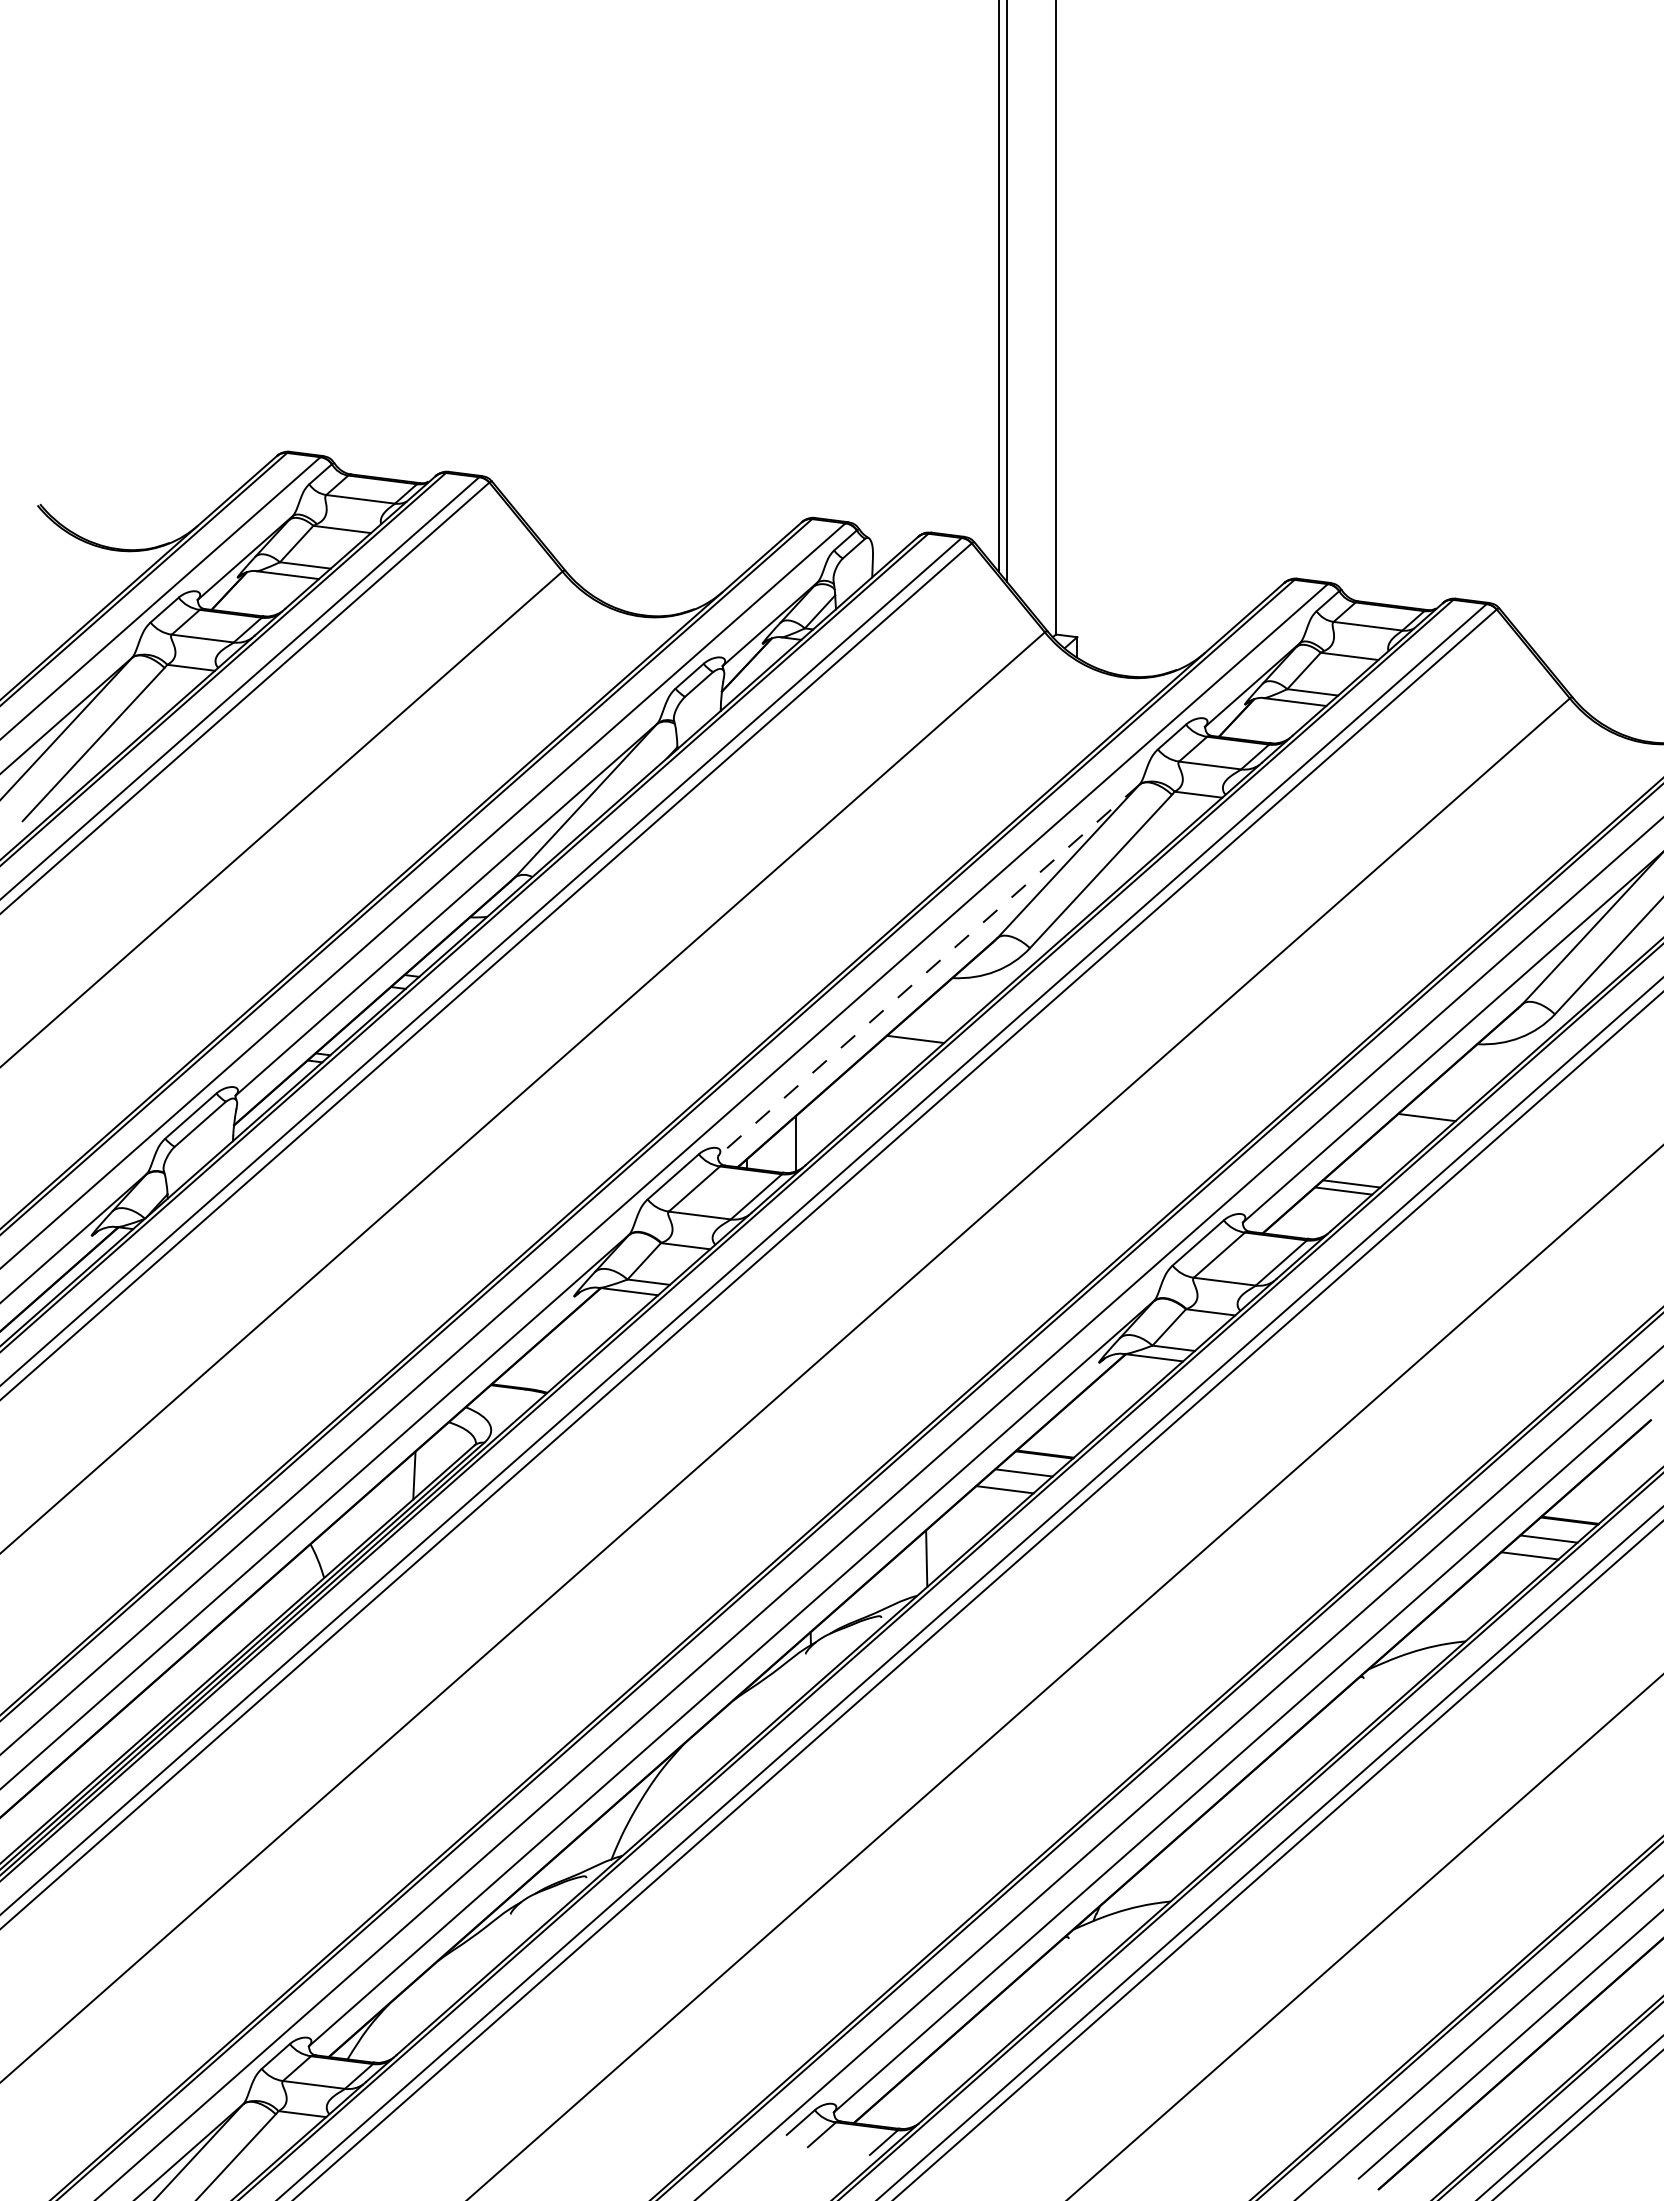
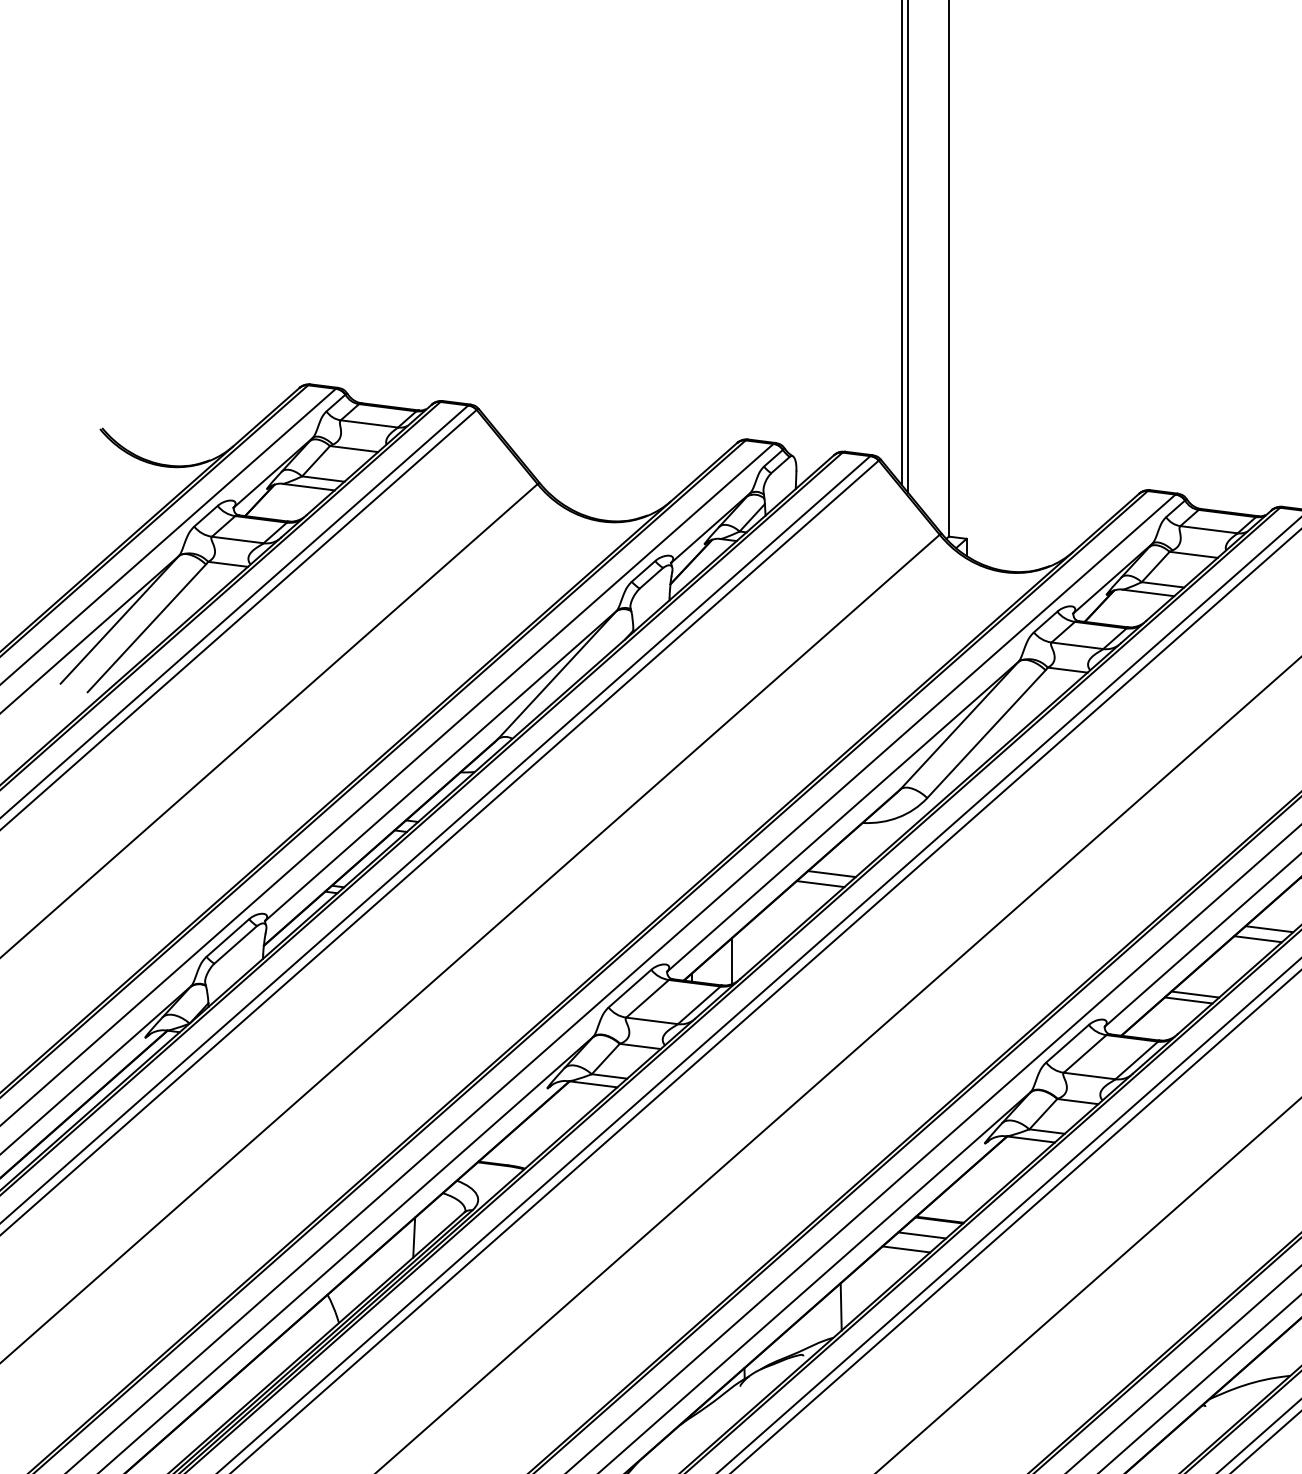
line: (928, 970) -> (842, 816), dashed -> solid
line: (901, 1051) -> (820, 884), added
line: (1440, 1105) -> (1269, 929), added

